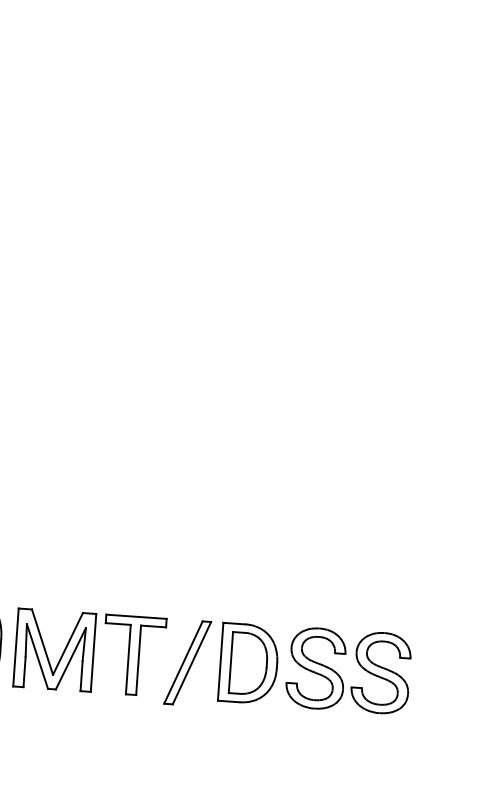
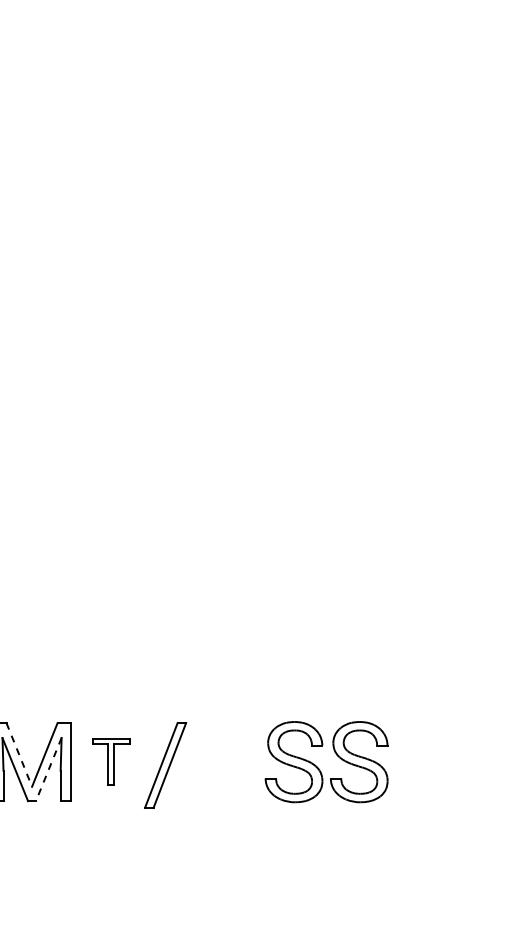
line: (42, 642) -> (19, 755), solid -> dashed
part: (134, 655) -> (111, 761), size x0.6
line: (70, 658) -> (48, 769), solid -> dashed
part: (248, 663) -> (226, 761), removed

